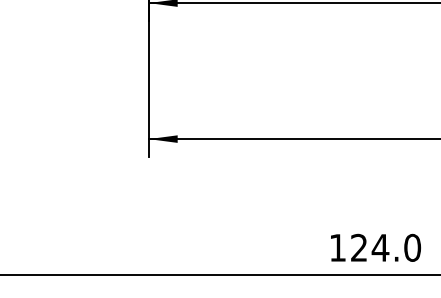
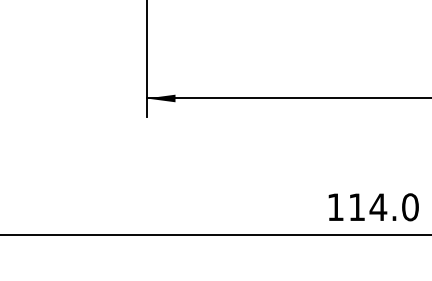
text: (358, 247) -> (356, 206), 124.0 -> 114.0

